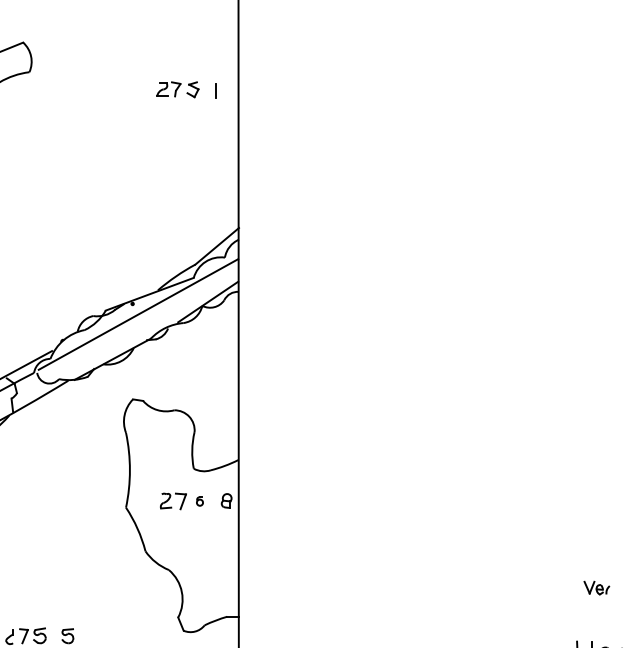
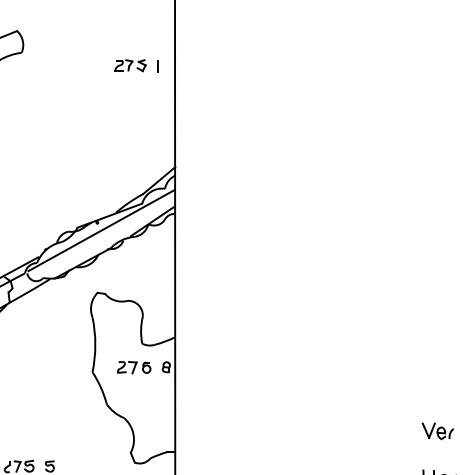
part: (199, 501) -> (146, 367), size x1.67
part: (596, 587) -> (437, 430), size x1.67

